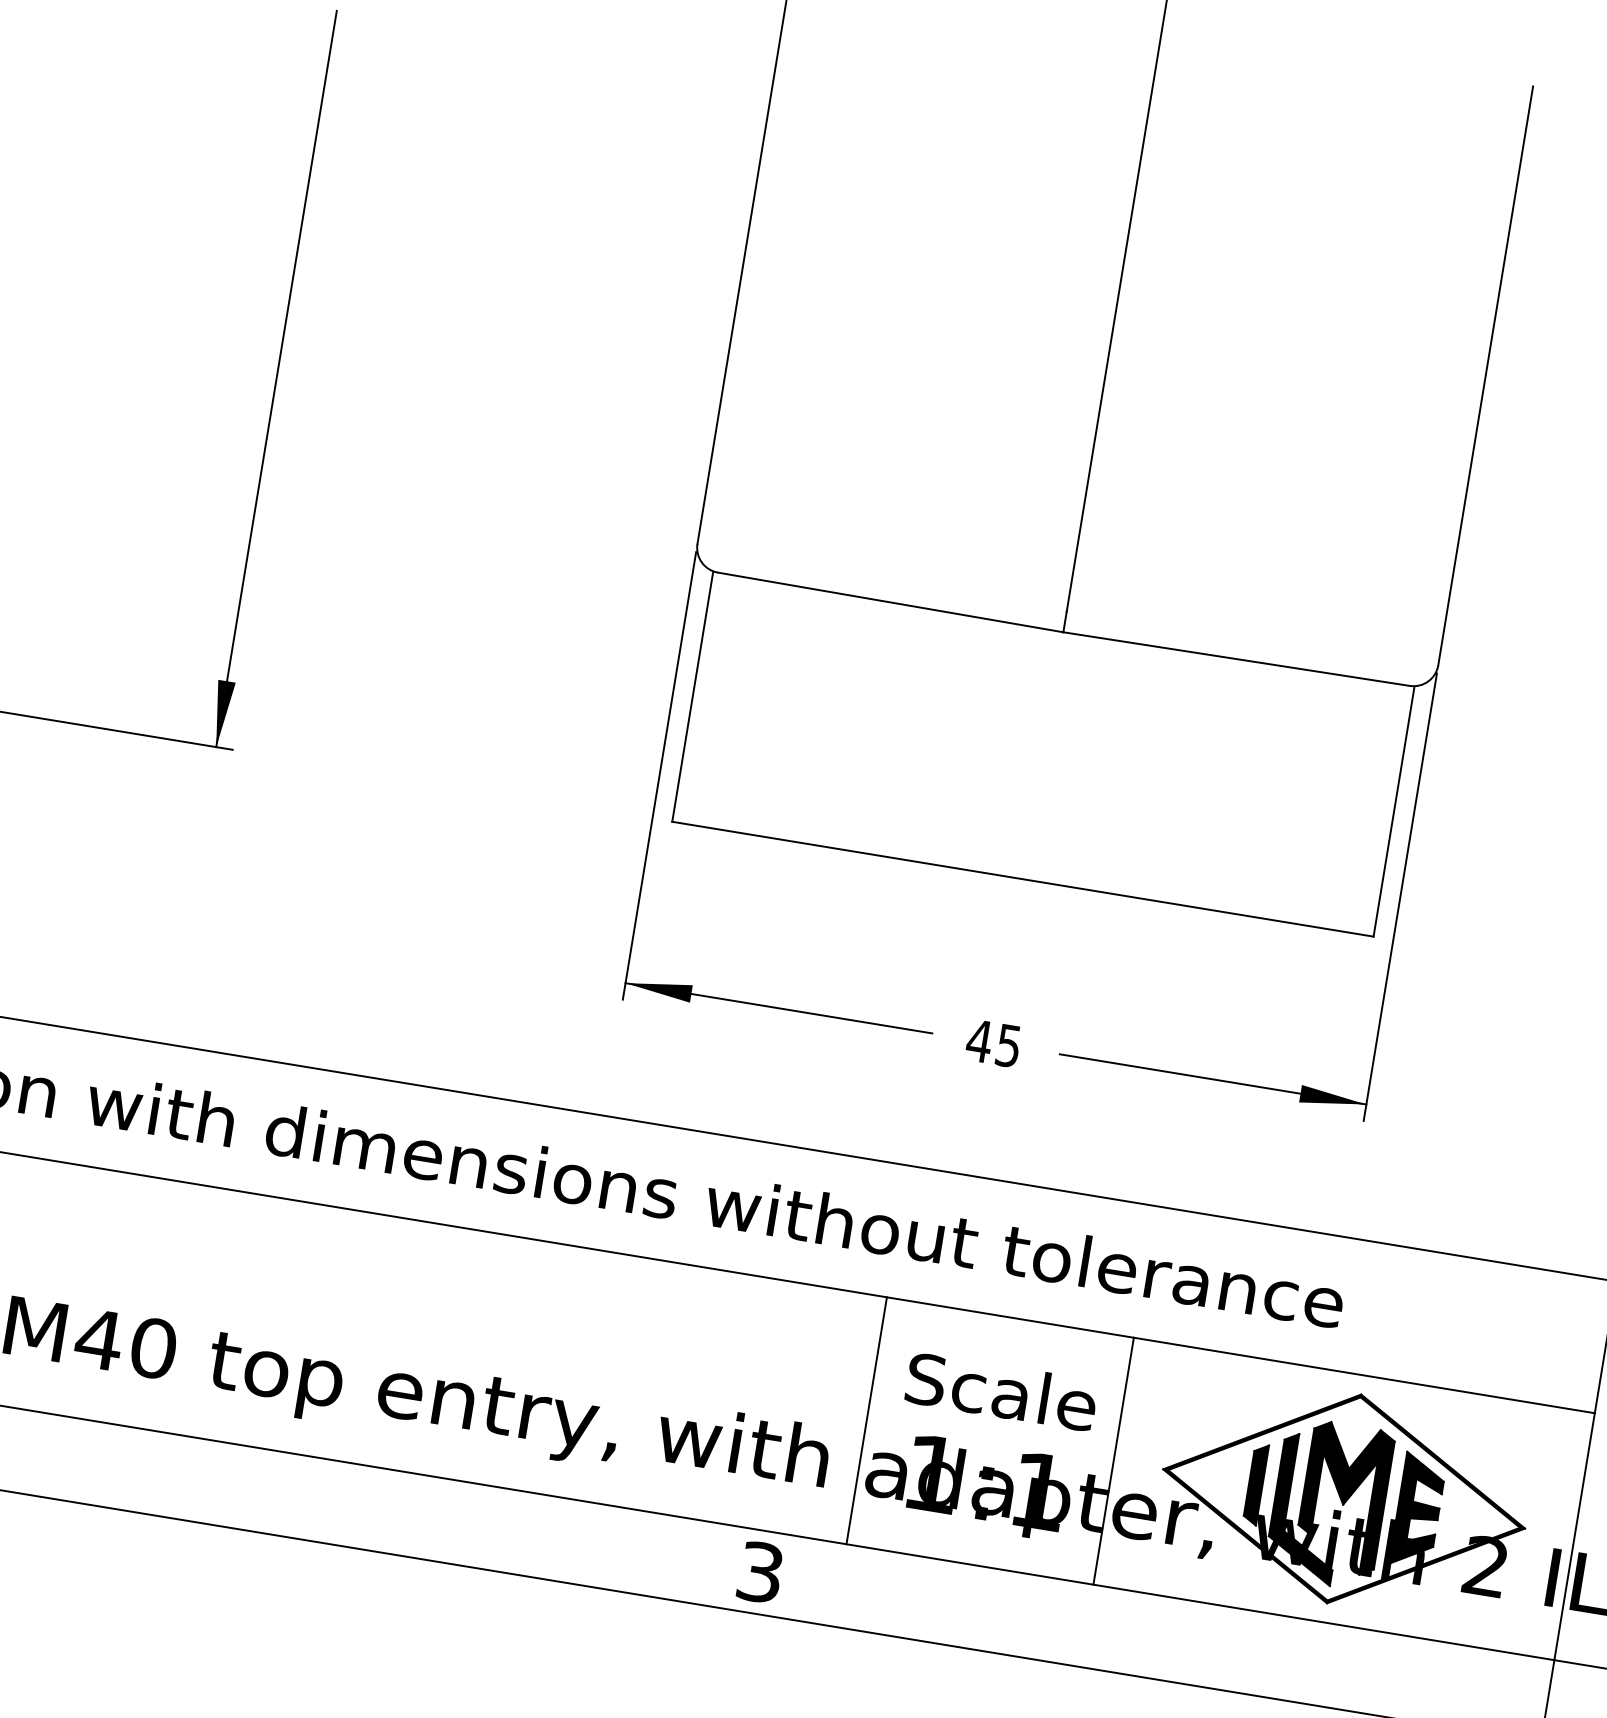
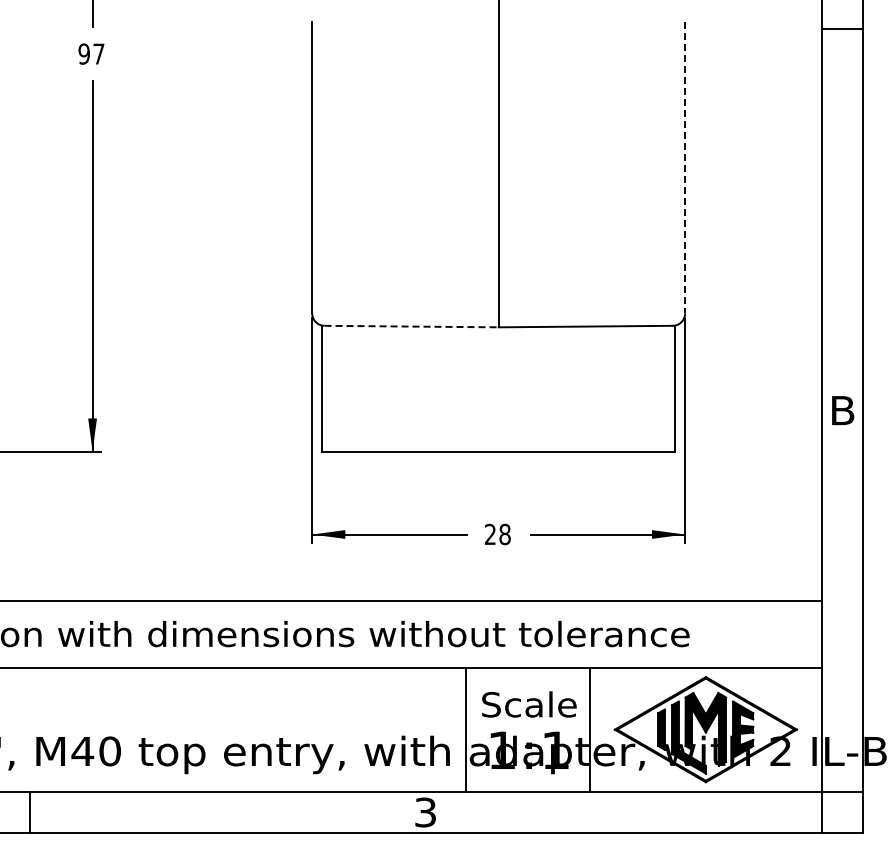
line: (1486, 375) -> (685, 167), solid -> dashed
line: (892, 602) -> (412, 326), solid -> dashed
text: (993, 1043) -> (497, 534), 45 -> 28

